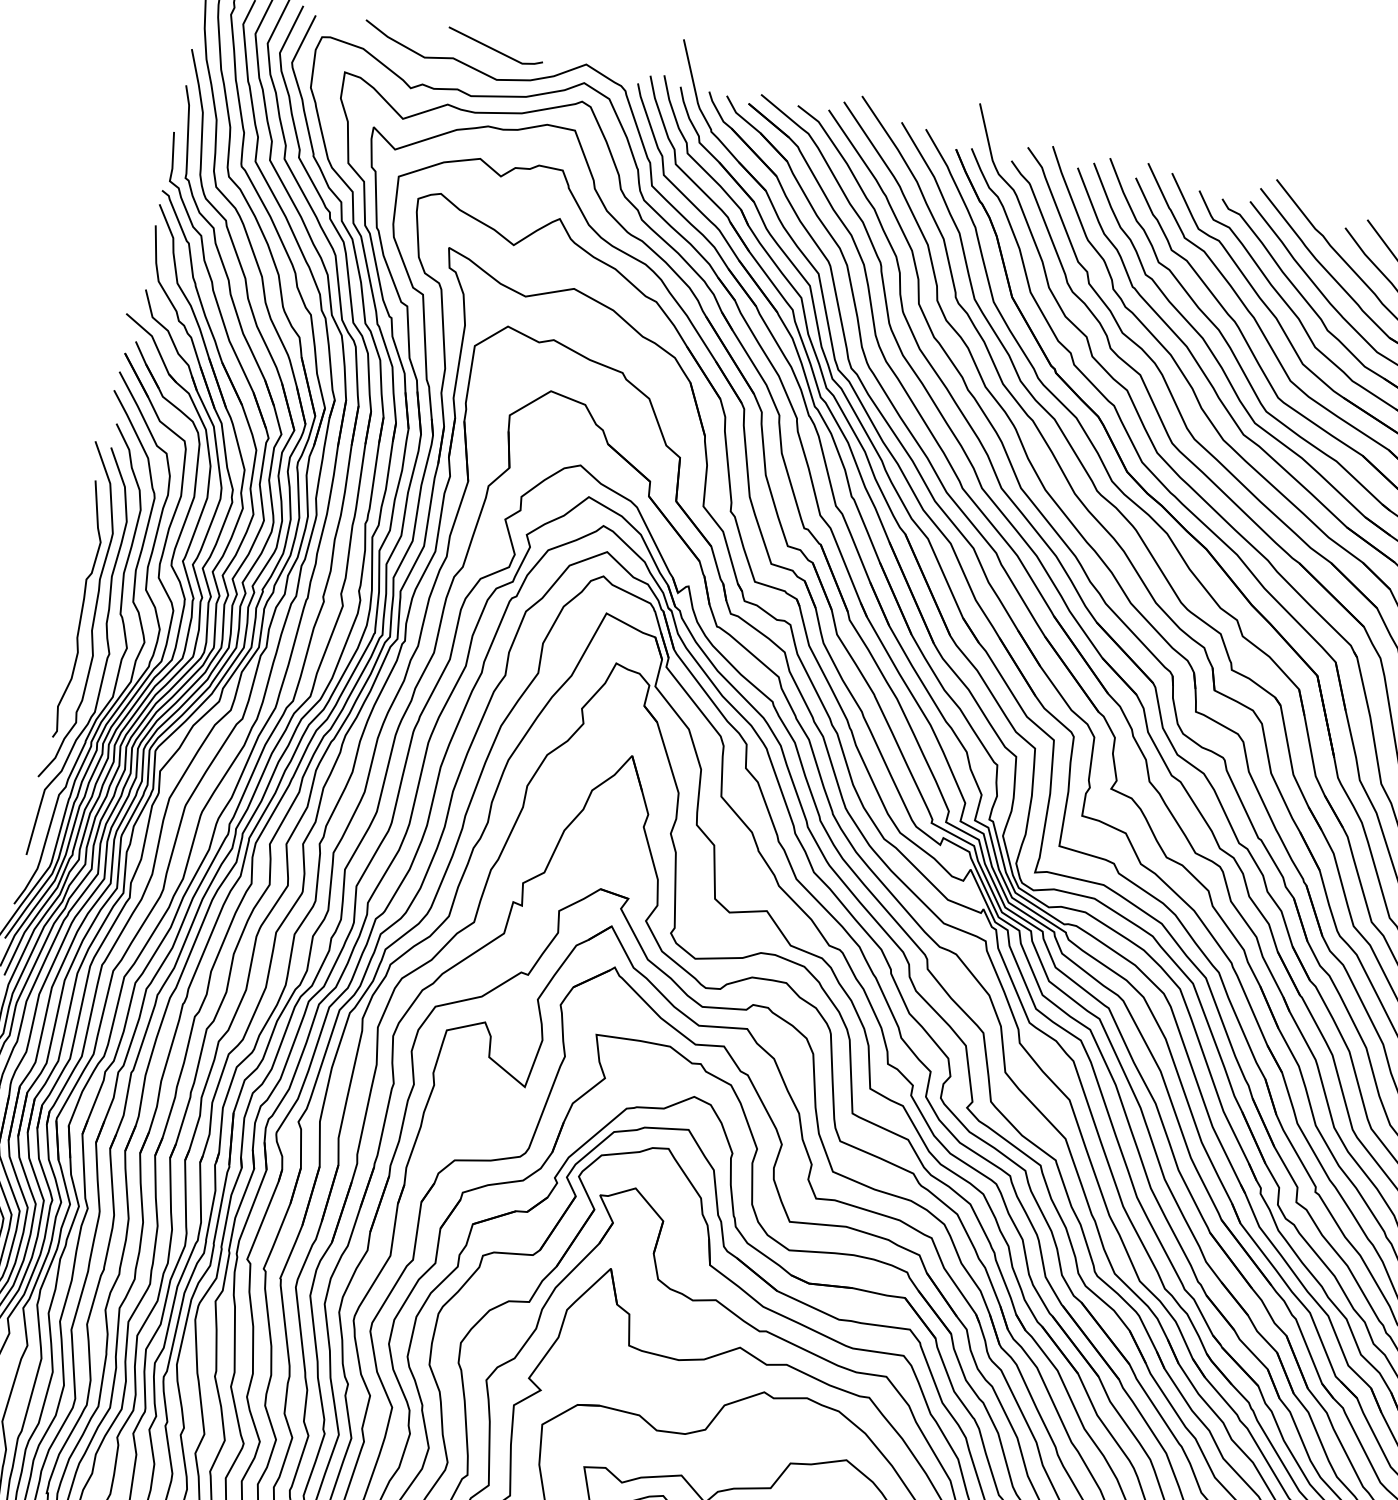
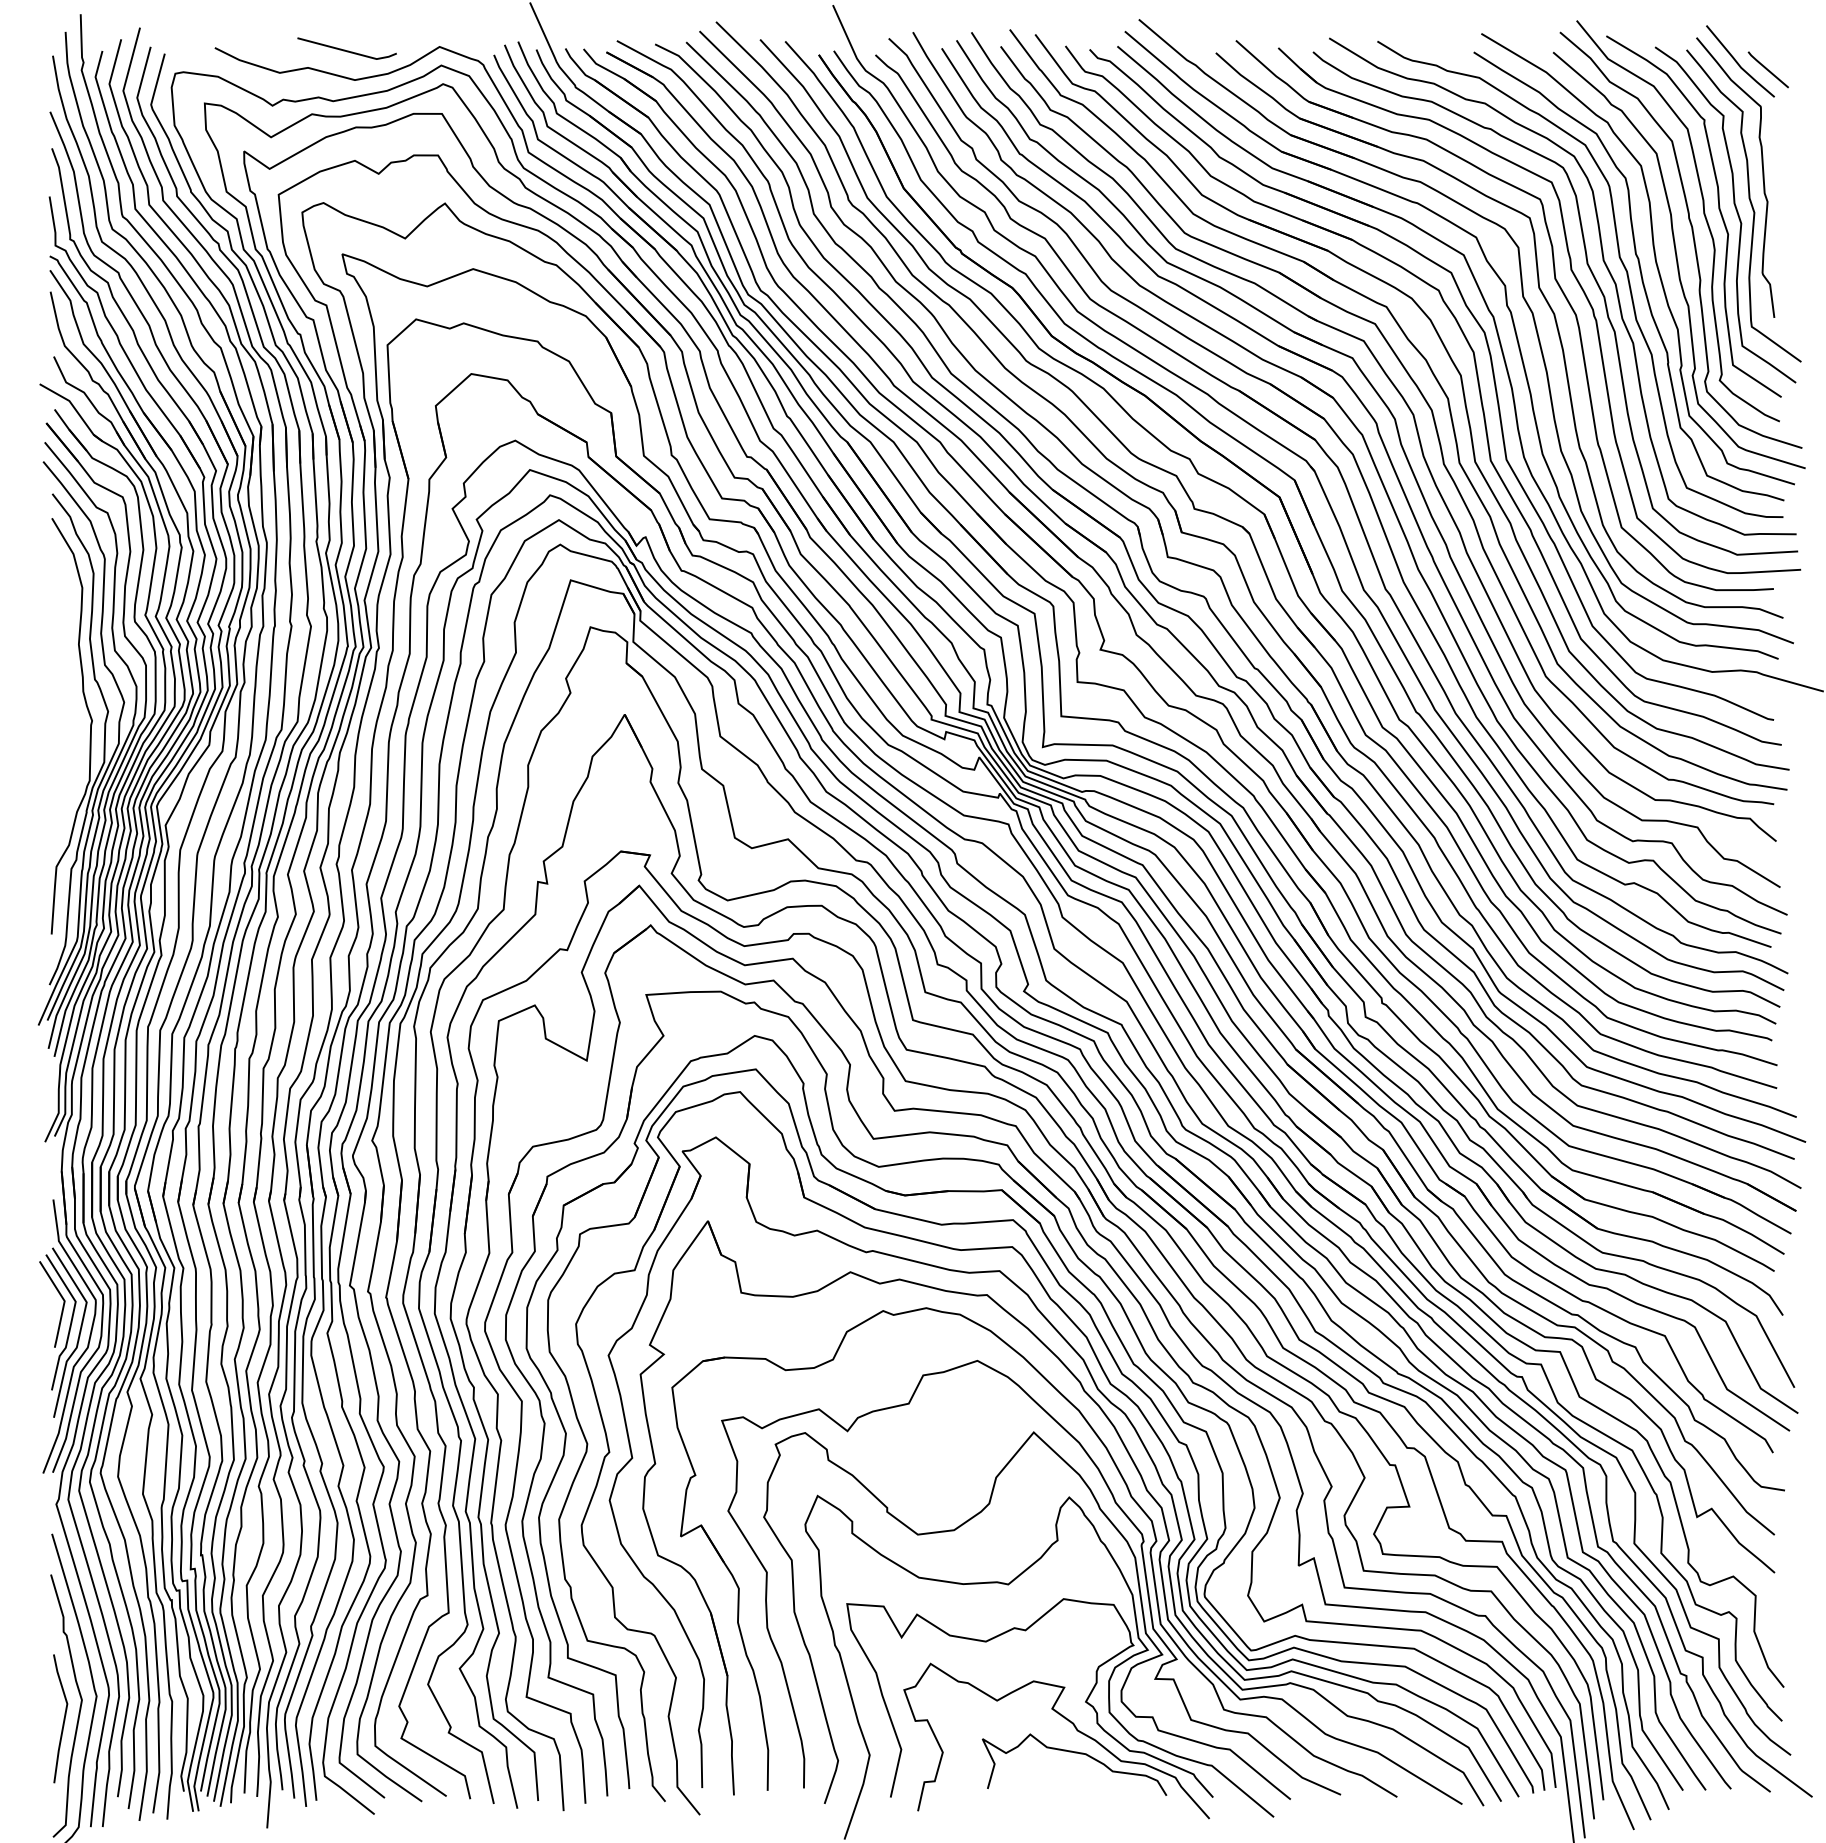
part: (80, 611) -> (55, 685), removed

